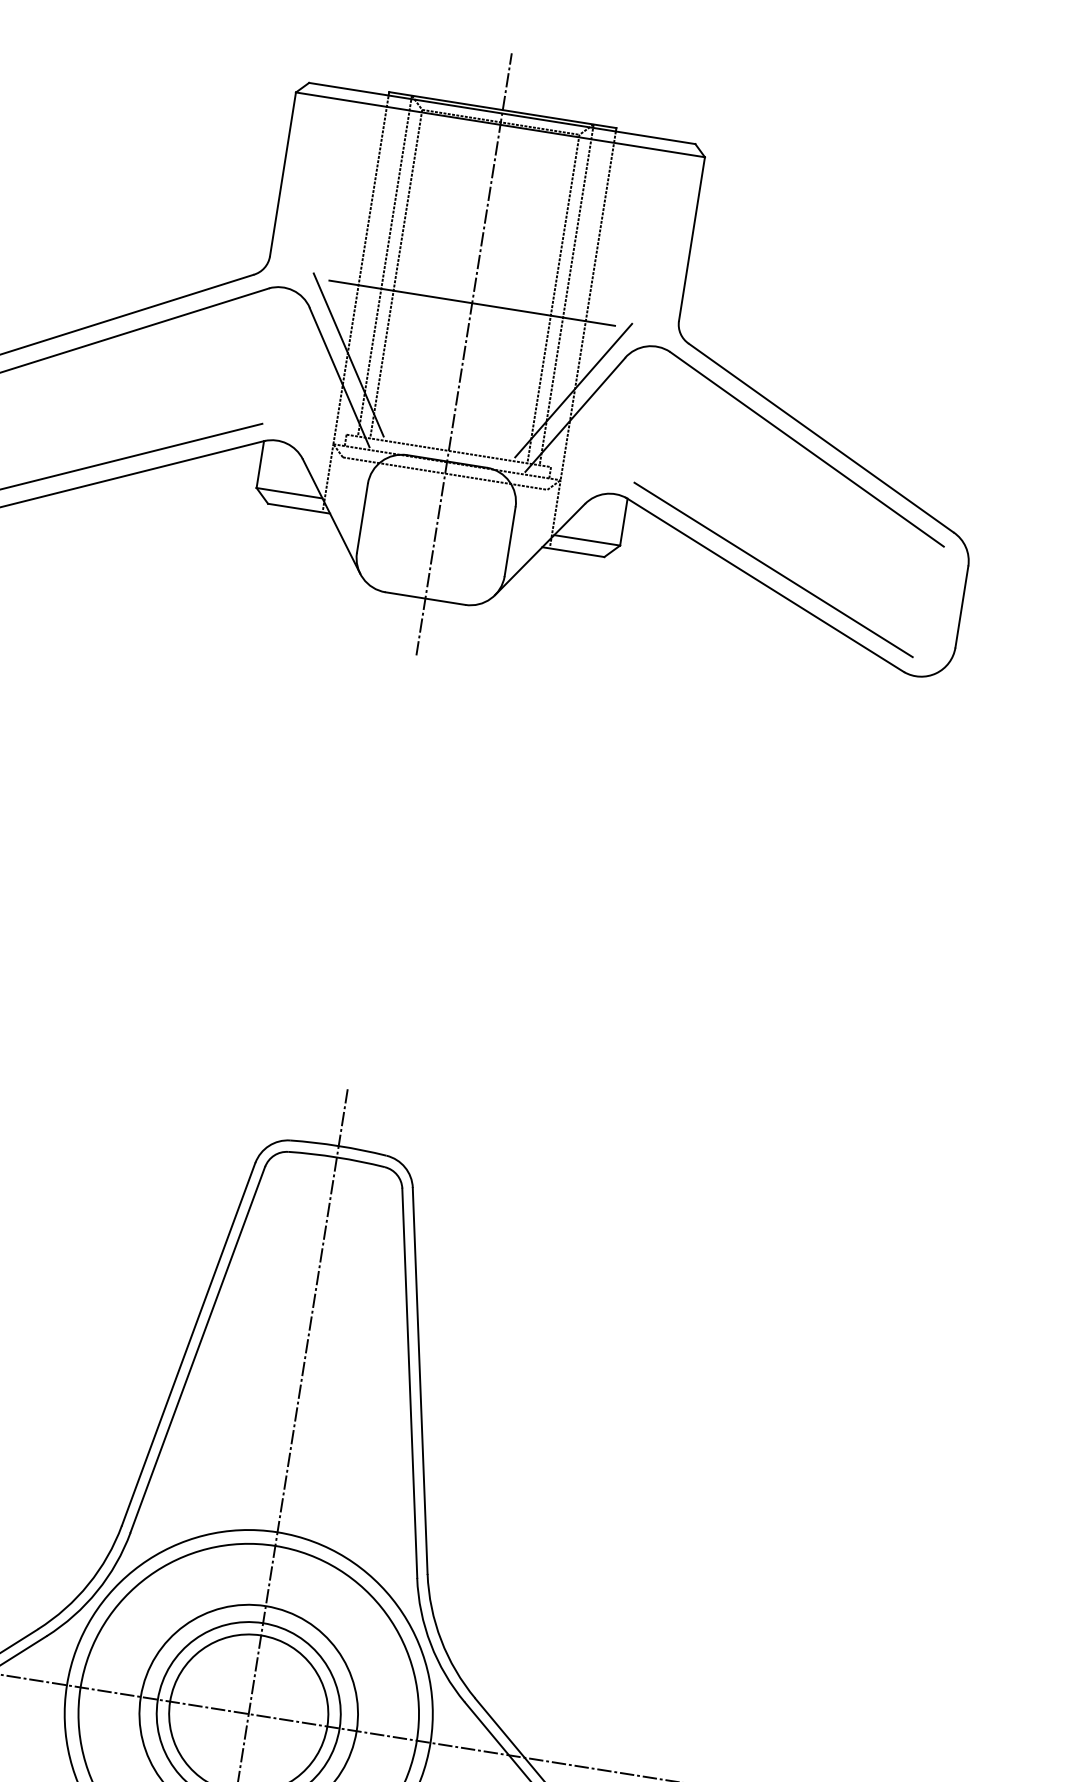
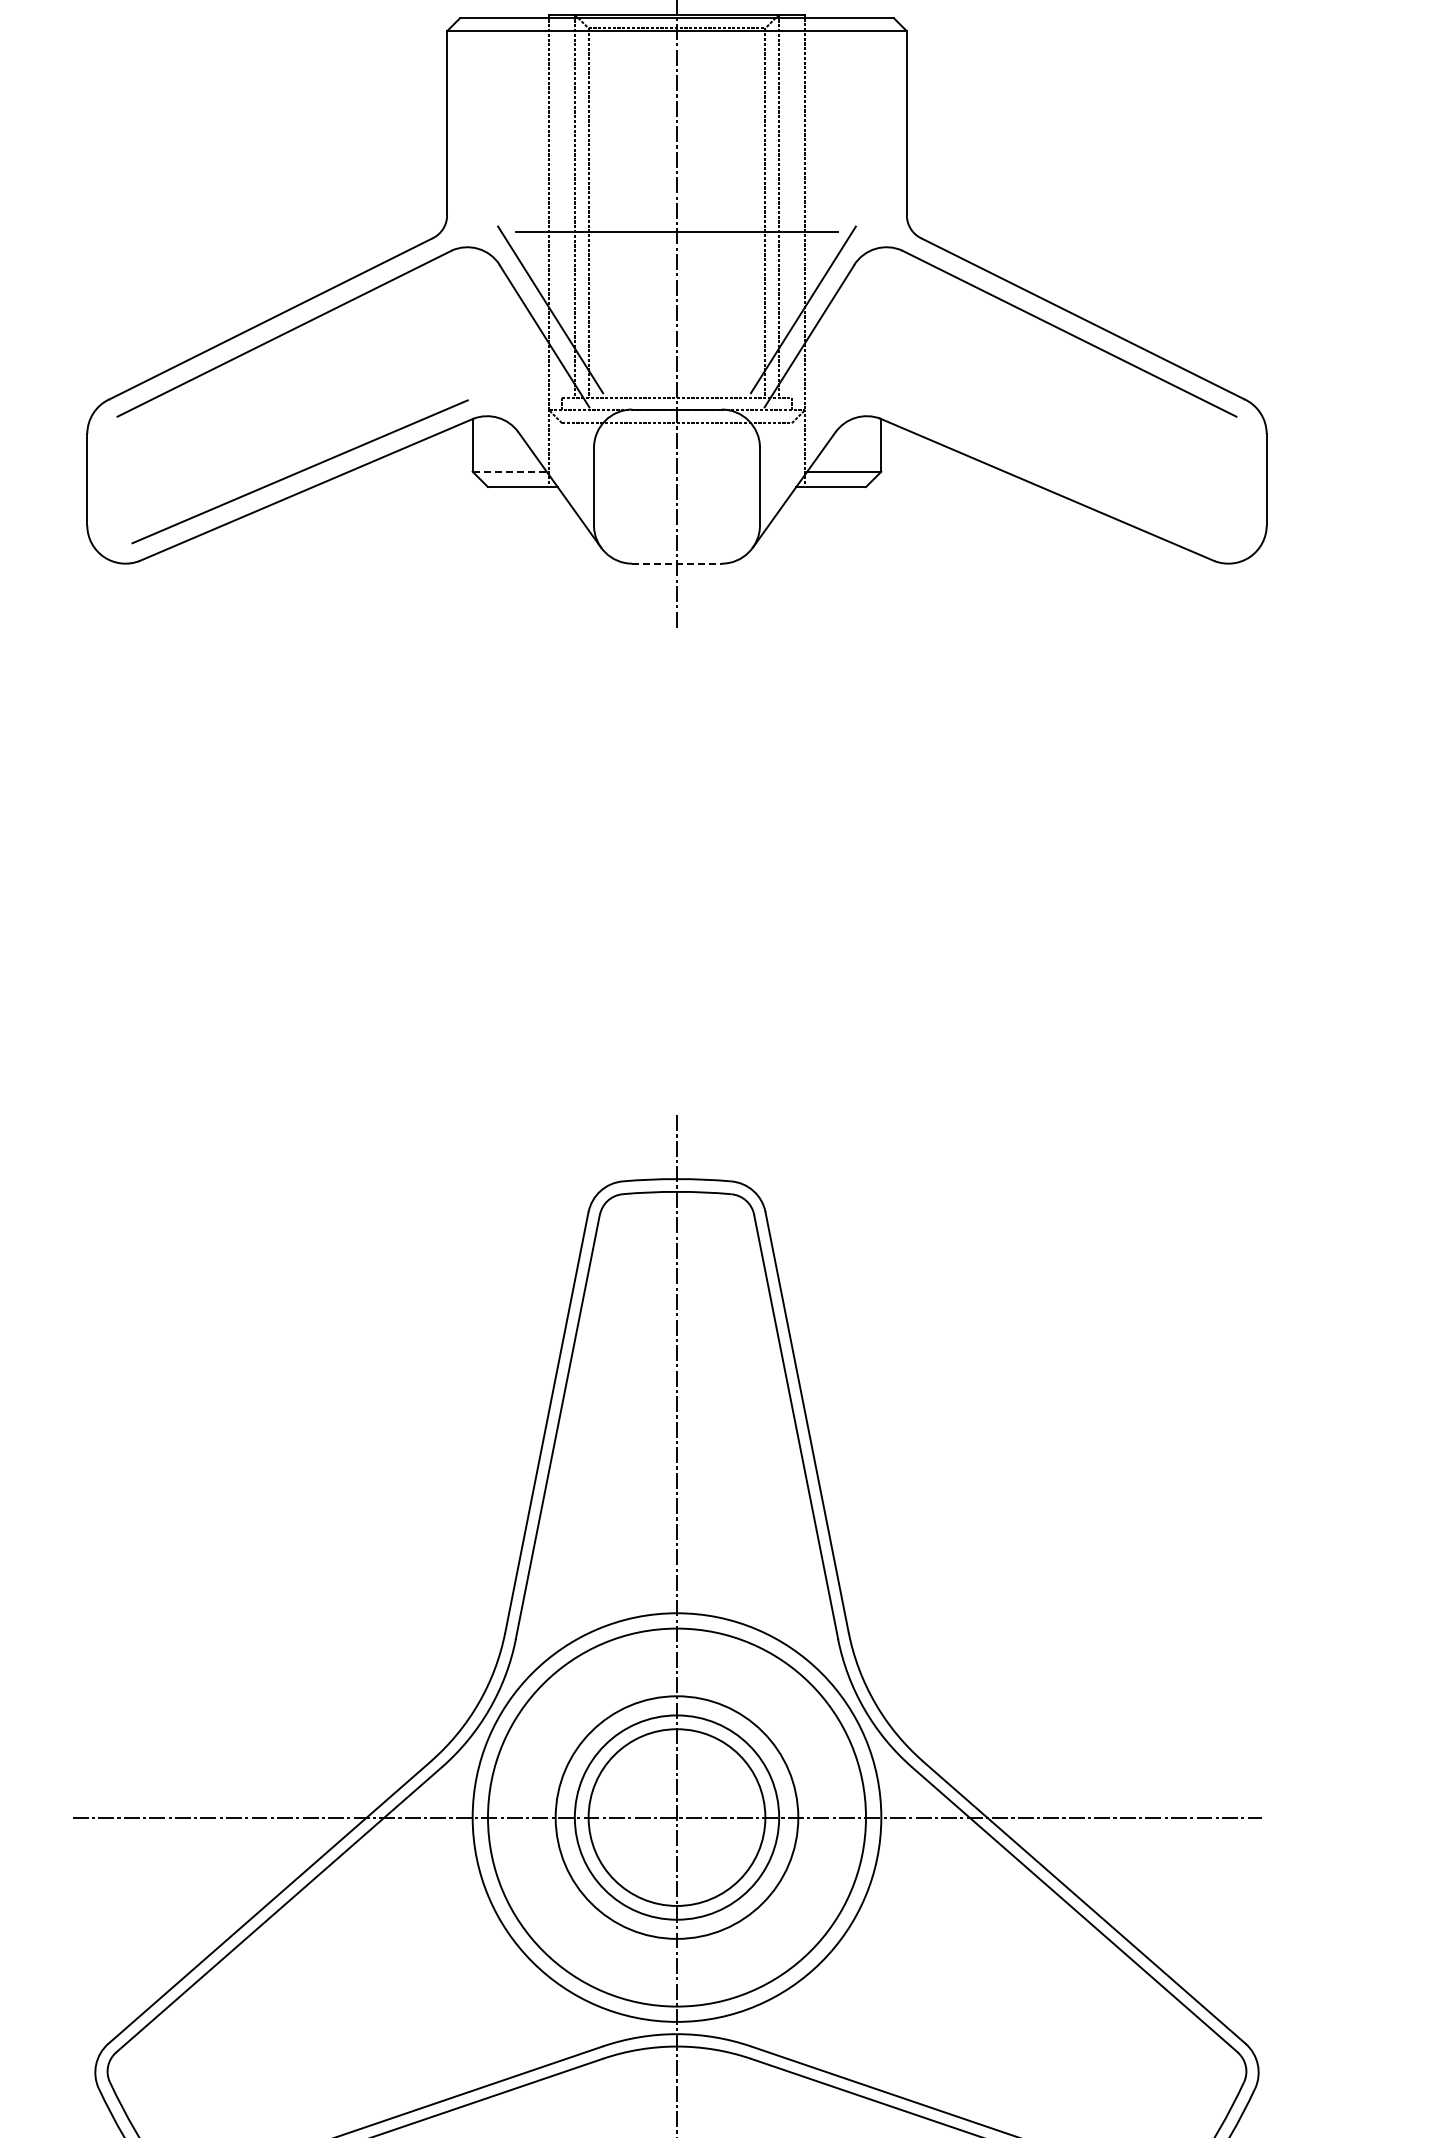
line: (290, 493) -> (510, 471), solid -> dashed
line: (773, 569) -> (1053, 471), removed
line: (425, 598) -> (677, 563), solid -> dashed

